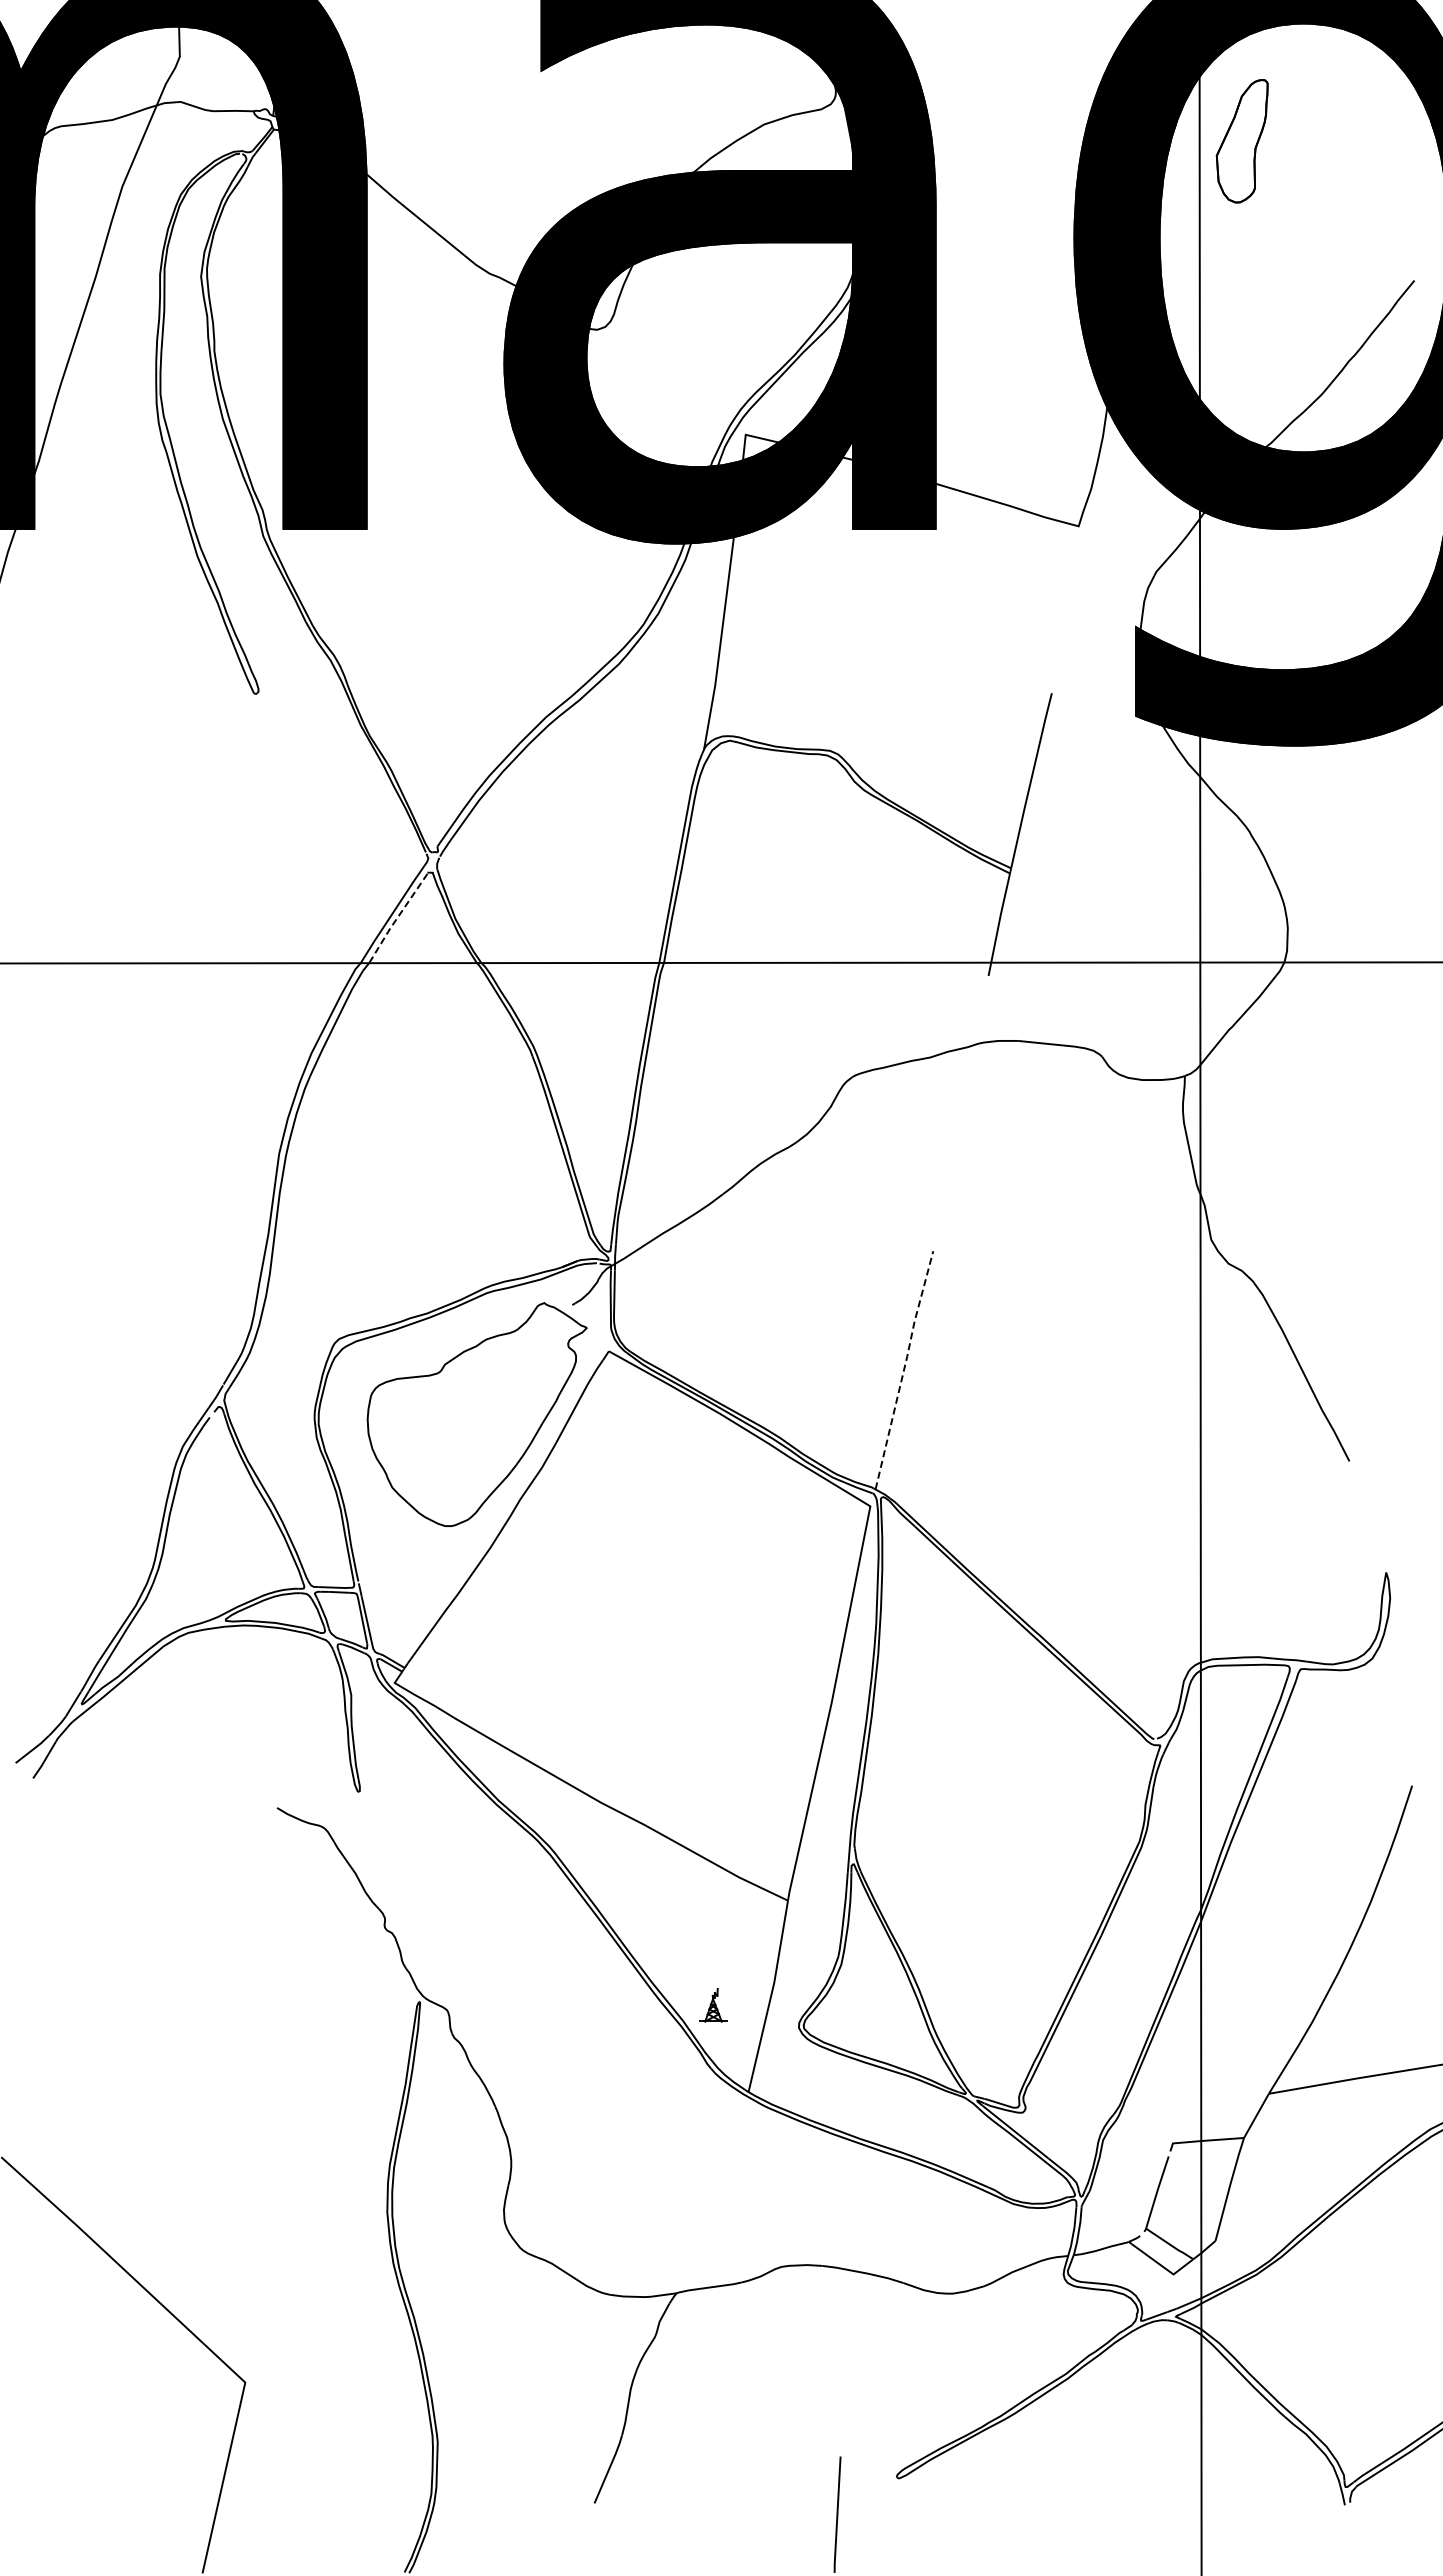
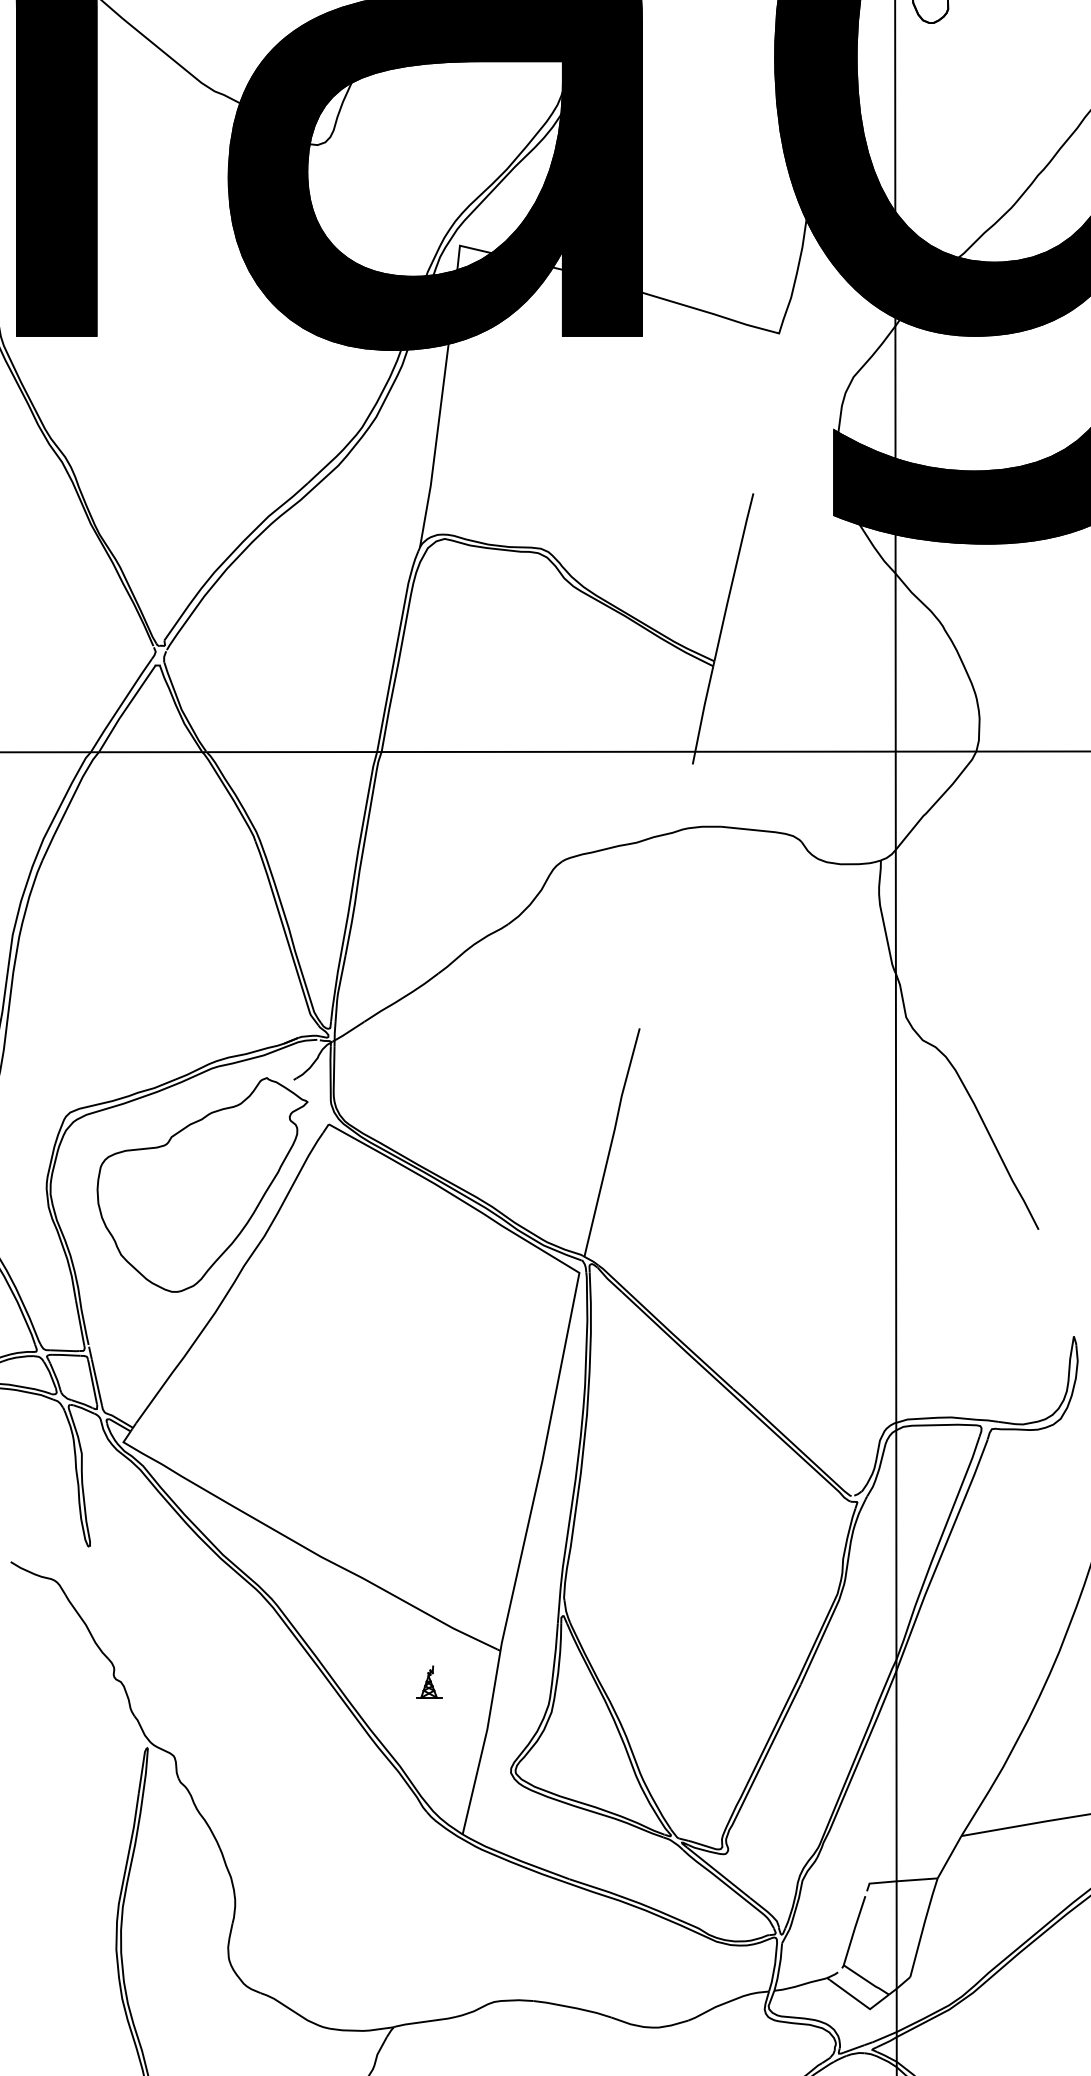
line: (397, 917) -> (126, 708), dashed -> solid
line: (904, 1367) -> (612, 1139), dashed -> solid
part: (713, 2005) -> (429, 1682), moved

